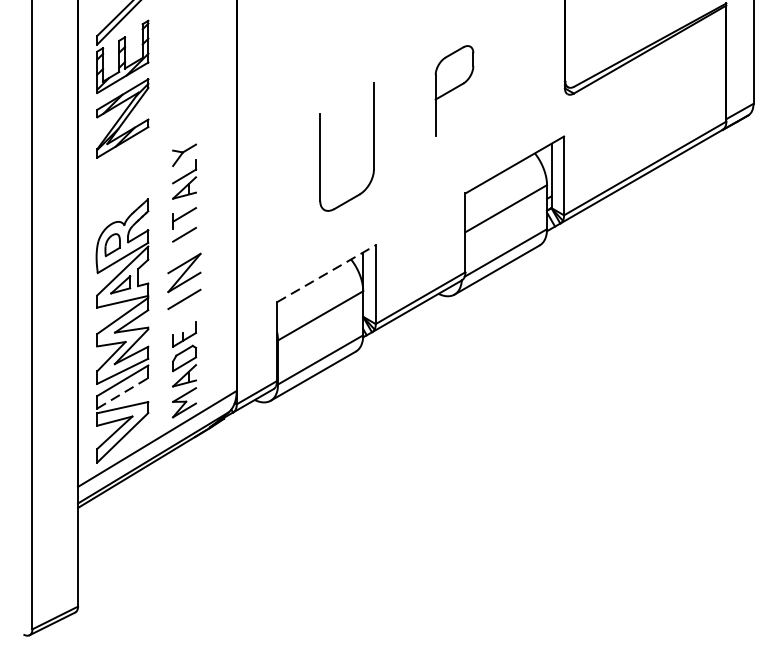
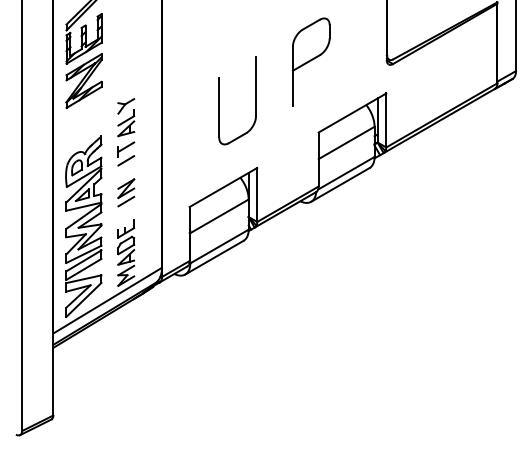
part: (453, 89) -> (310, 61), size x1.43
line: (326, 273) -> (223, 187), dashed -> solid
part: (184, 281) -> (126, 192), size x0.71
line: (123, 393) -> (84, 269), dashed -> solid

